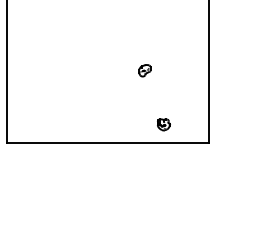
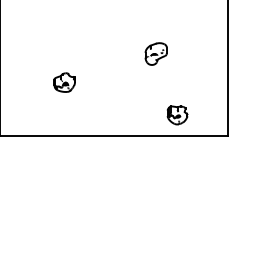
part: (144, 70) -> (155, 53), size x1.67
part: (64, 95) -> (65, 82), added
part: (163, 124) -> (177, 115), size x1.43

